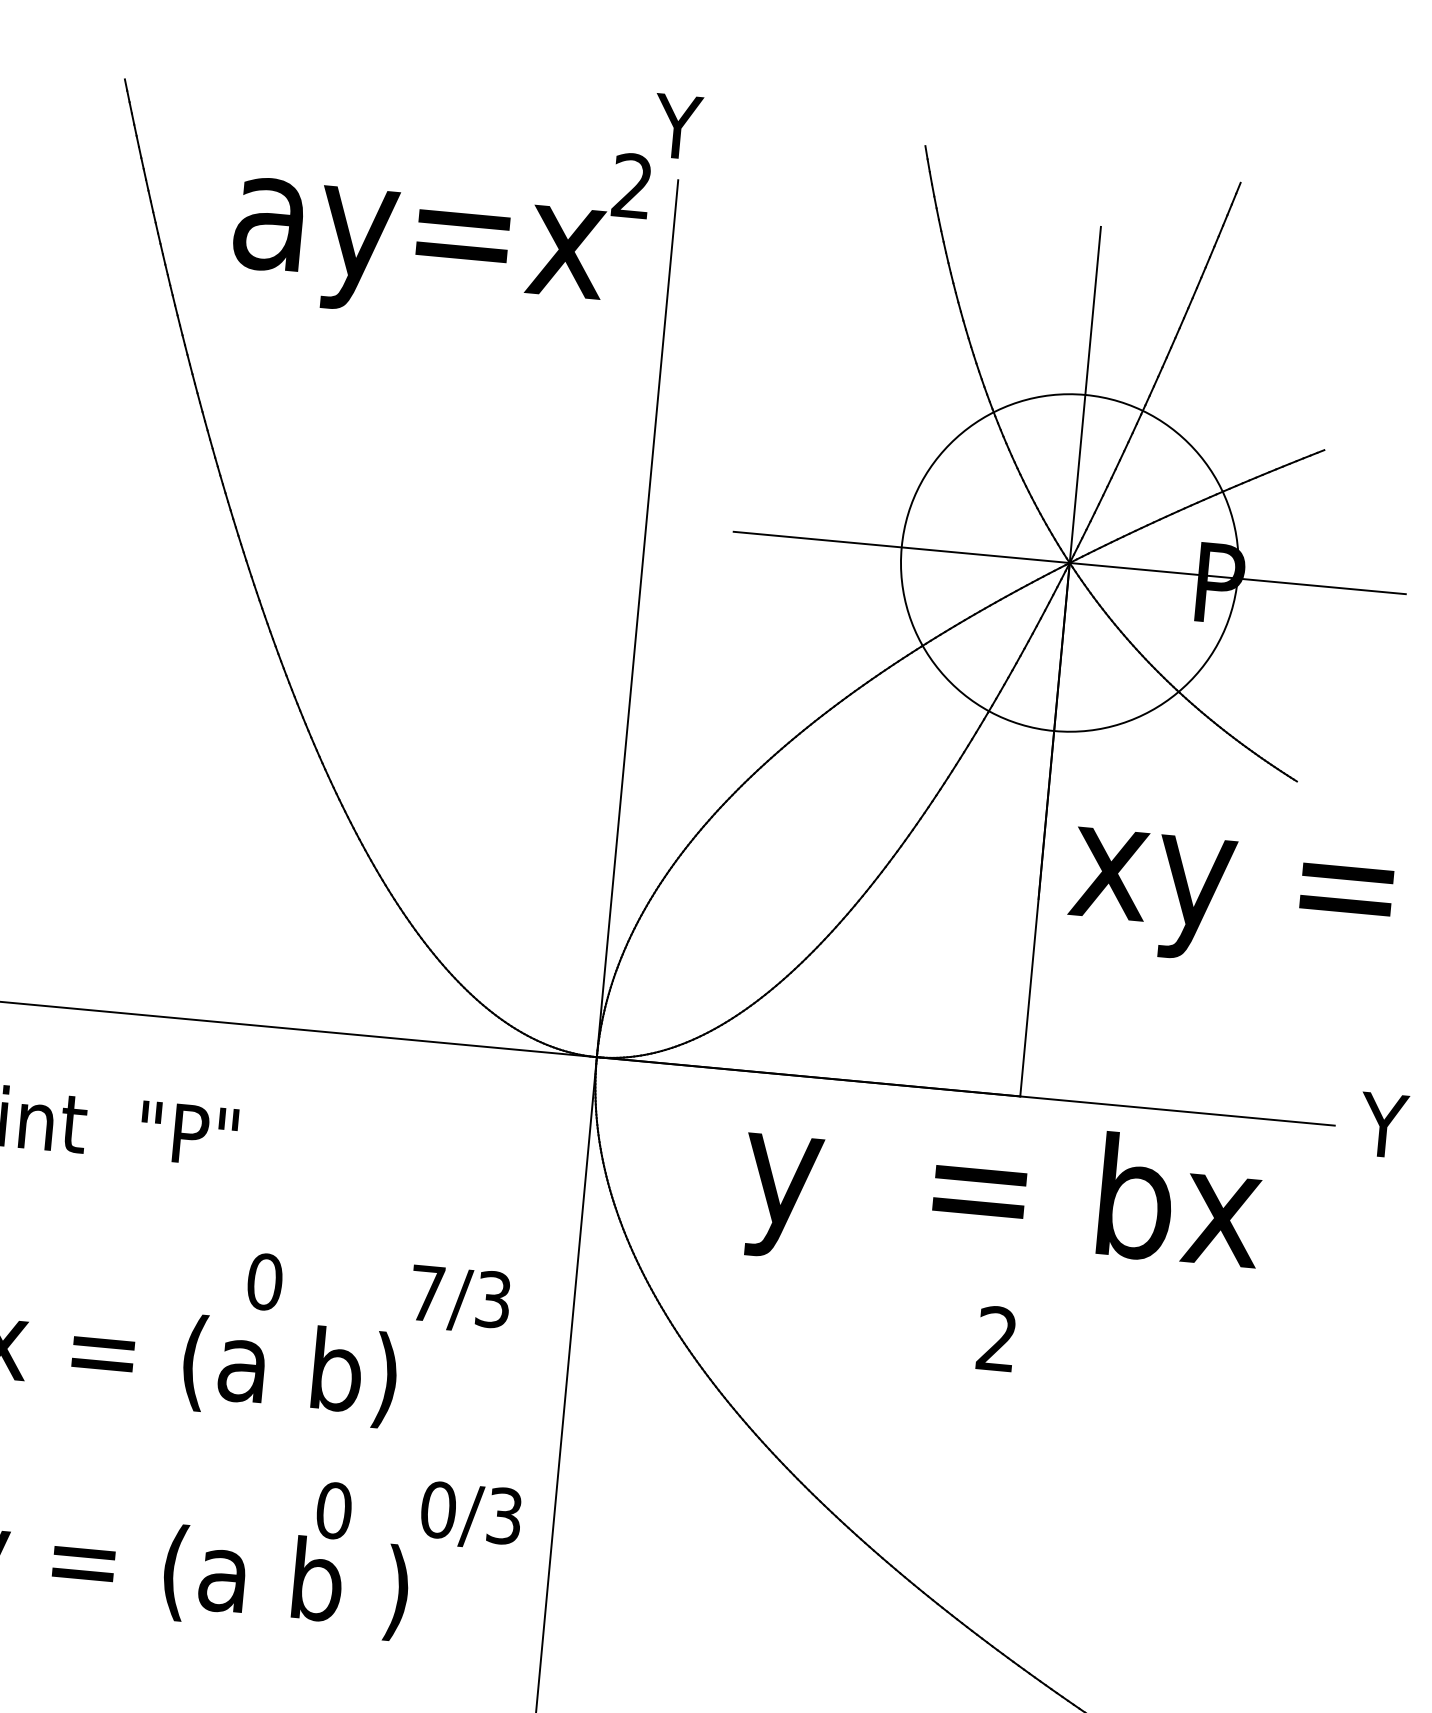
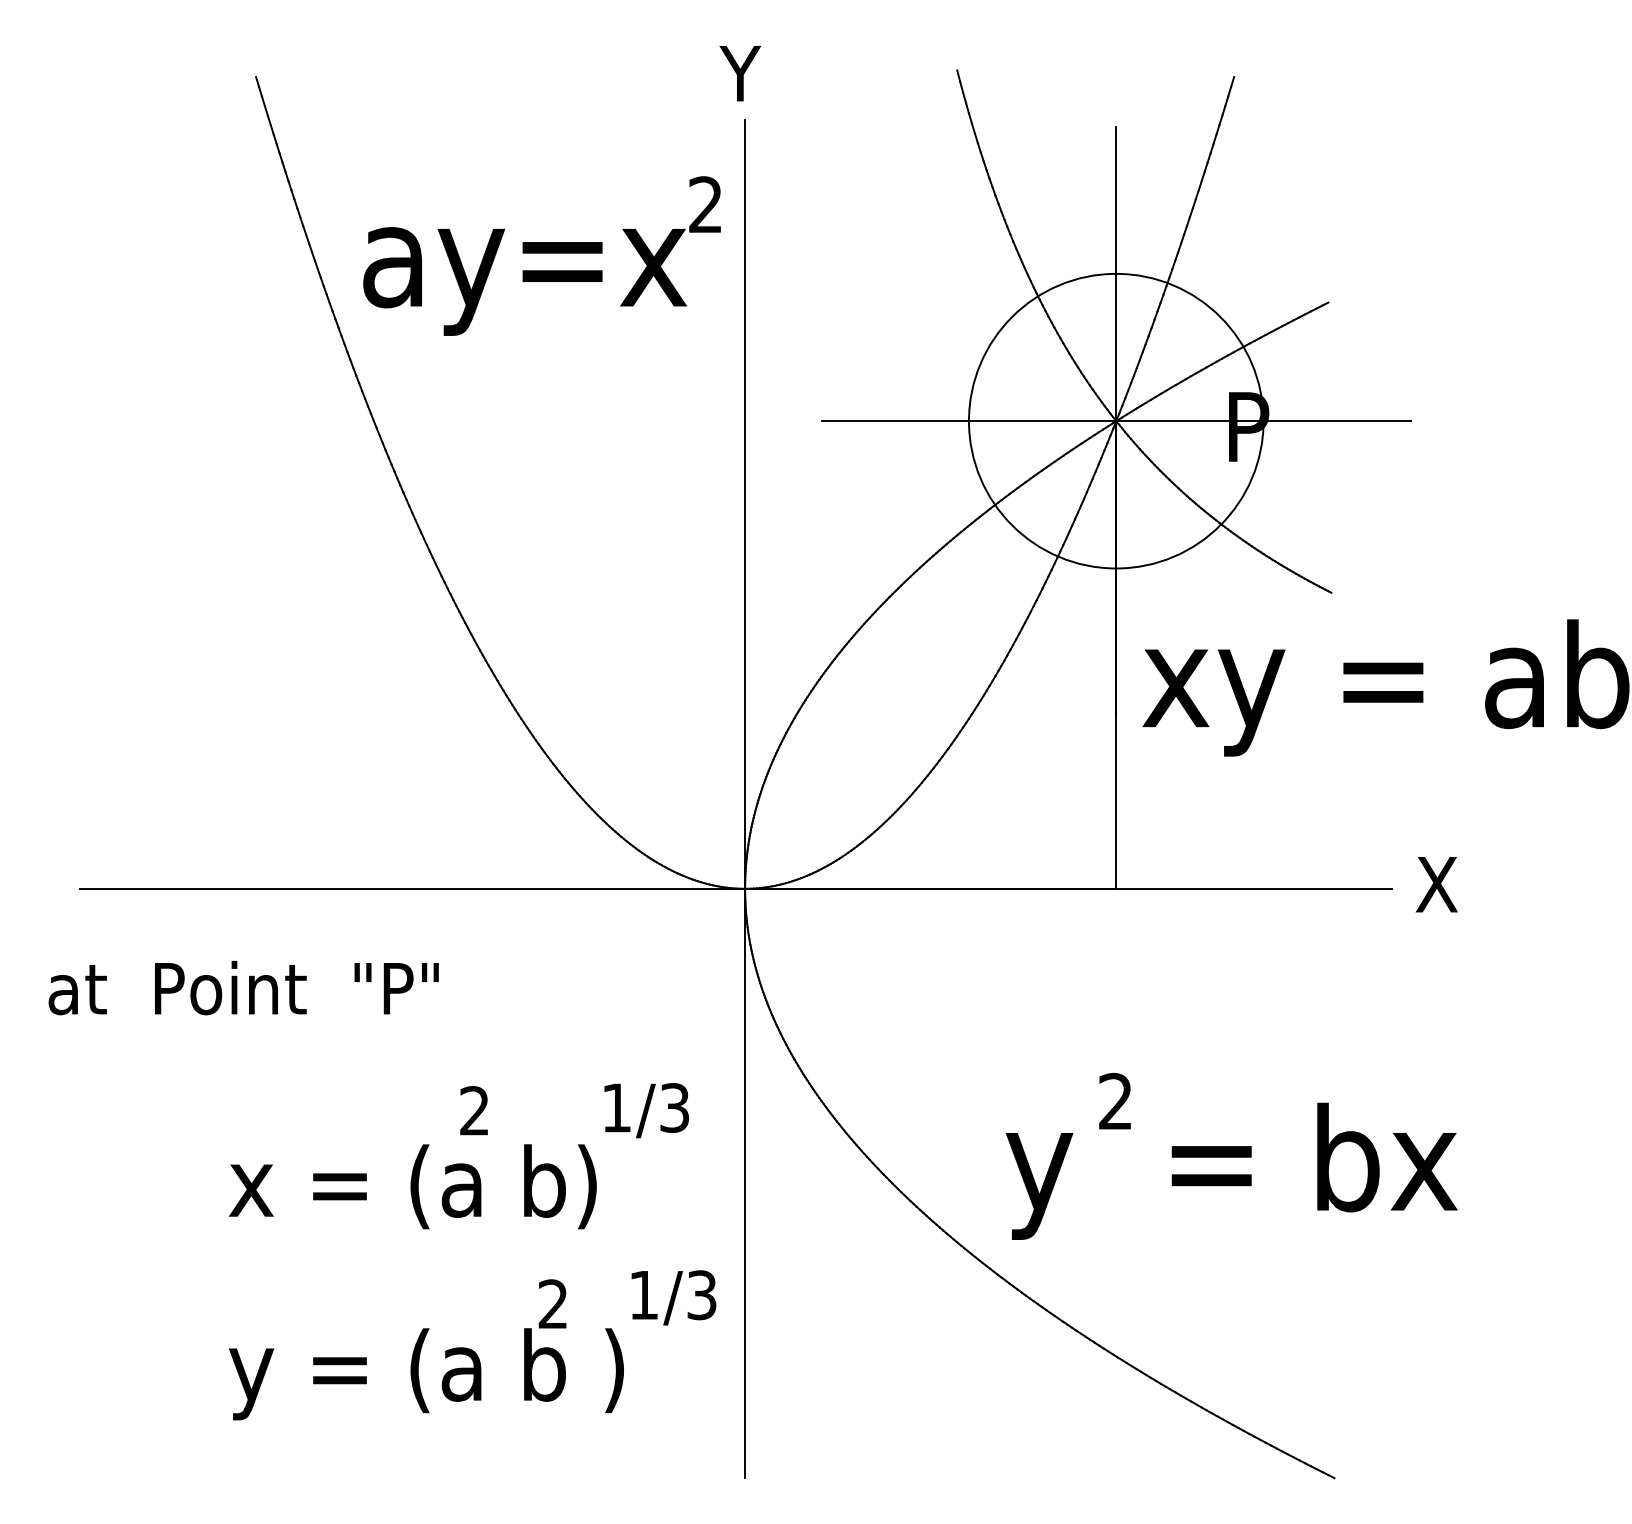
text: (439, 226) -> (541, 255), moved
text: (1384, 1125) -> (1435, 884), Y -> X
text: (1001, 1199) -> (1231, 1170), moved
text: (264, 1281) -> (474, 1110), 0 -> 2
text: (427, 1292) -> (616, 1107), 7/3 -> 1/3
text: (439, 1510) -> (644, 1295), 0/3 -> 1/3
text: (334, 1511) -> (553, 1304), 0 -> 2

